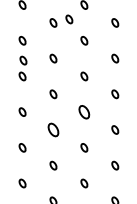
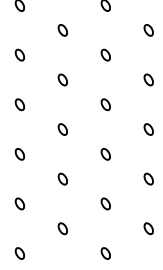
part: (69, 19) -> (85, 25), removed
part: (23, 60) -> (21, 82), removed
part: (84, 111) -> (105, 153), size x0.62
part: (53, 129) -> (62, 178), size x0.62

